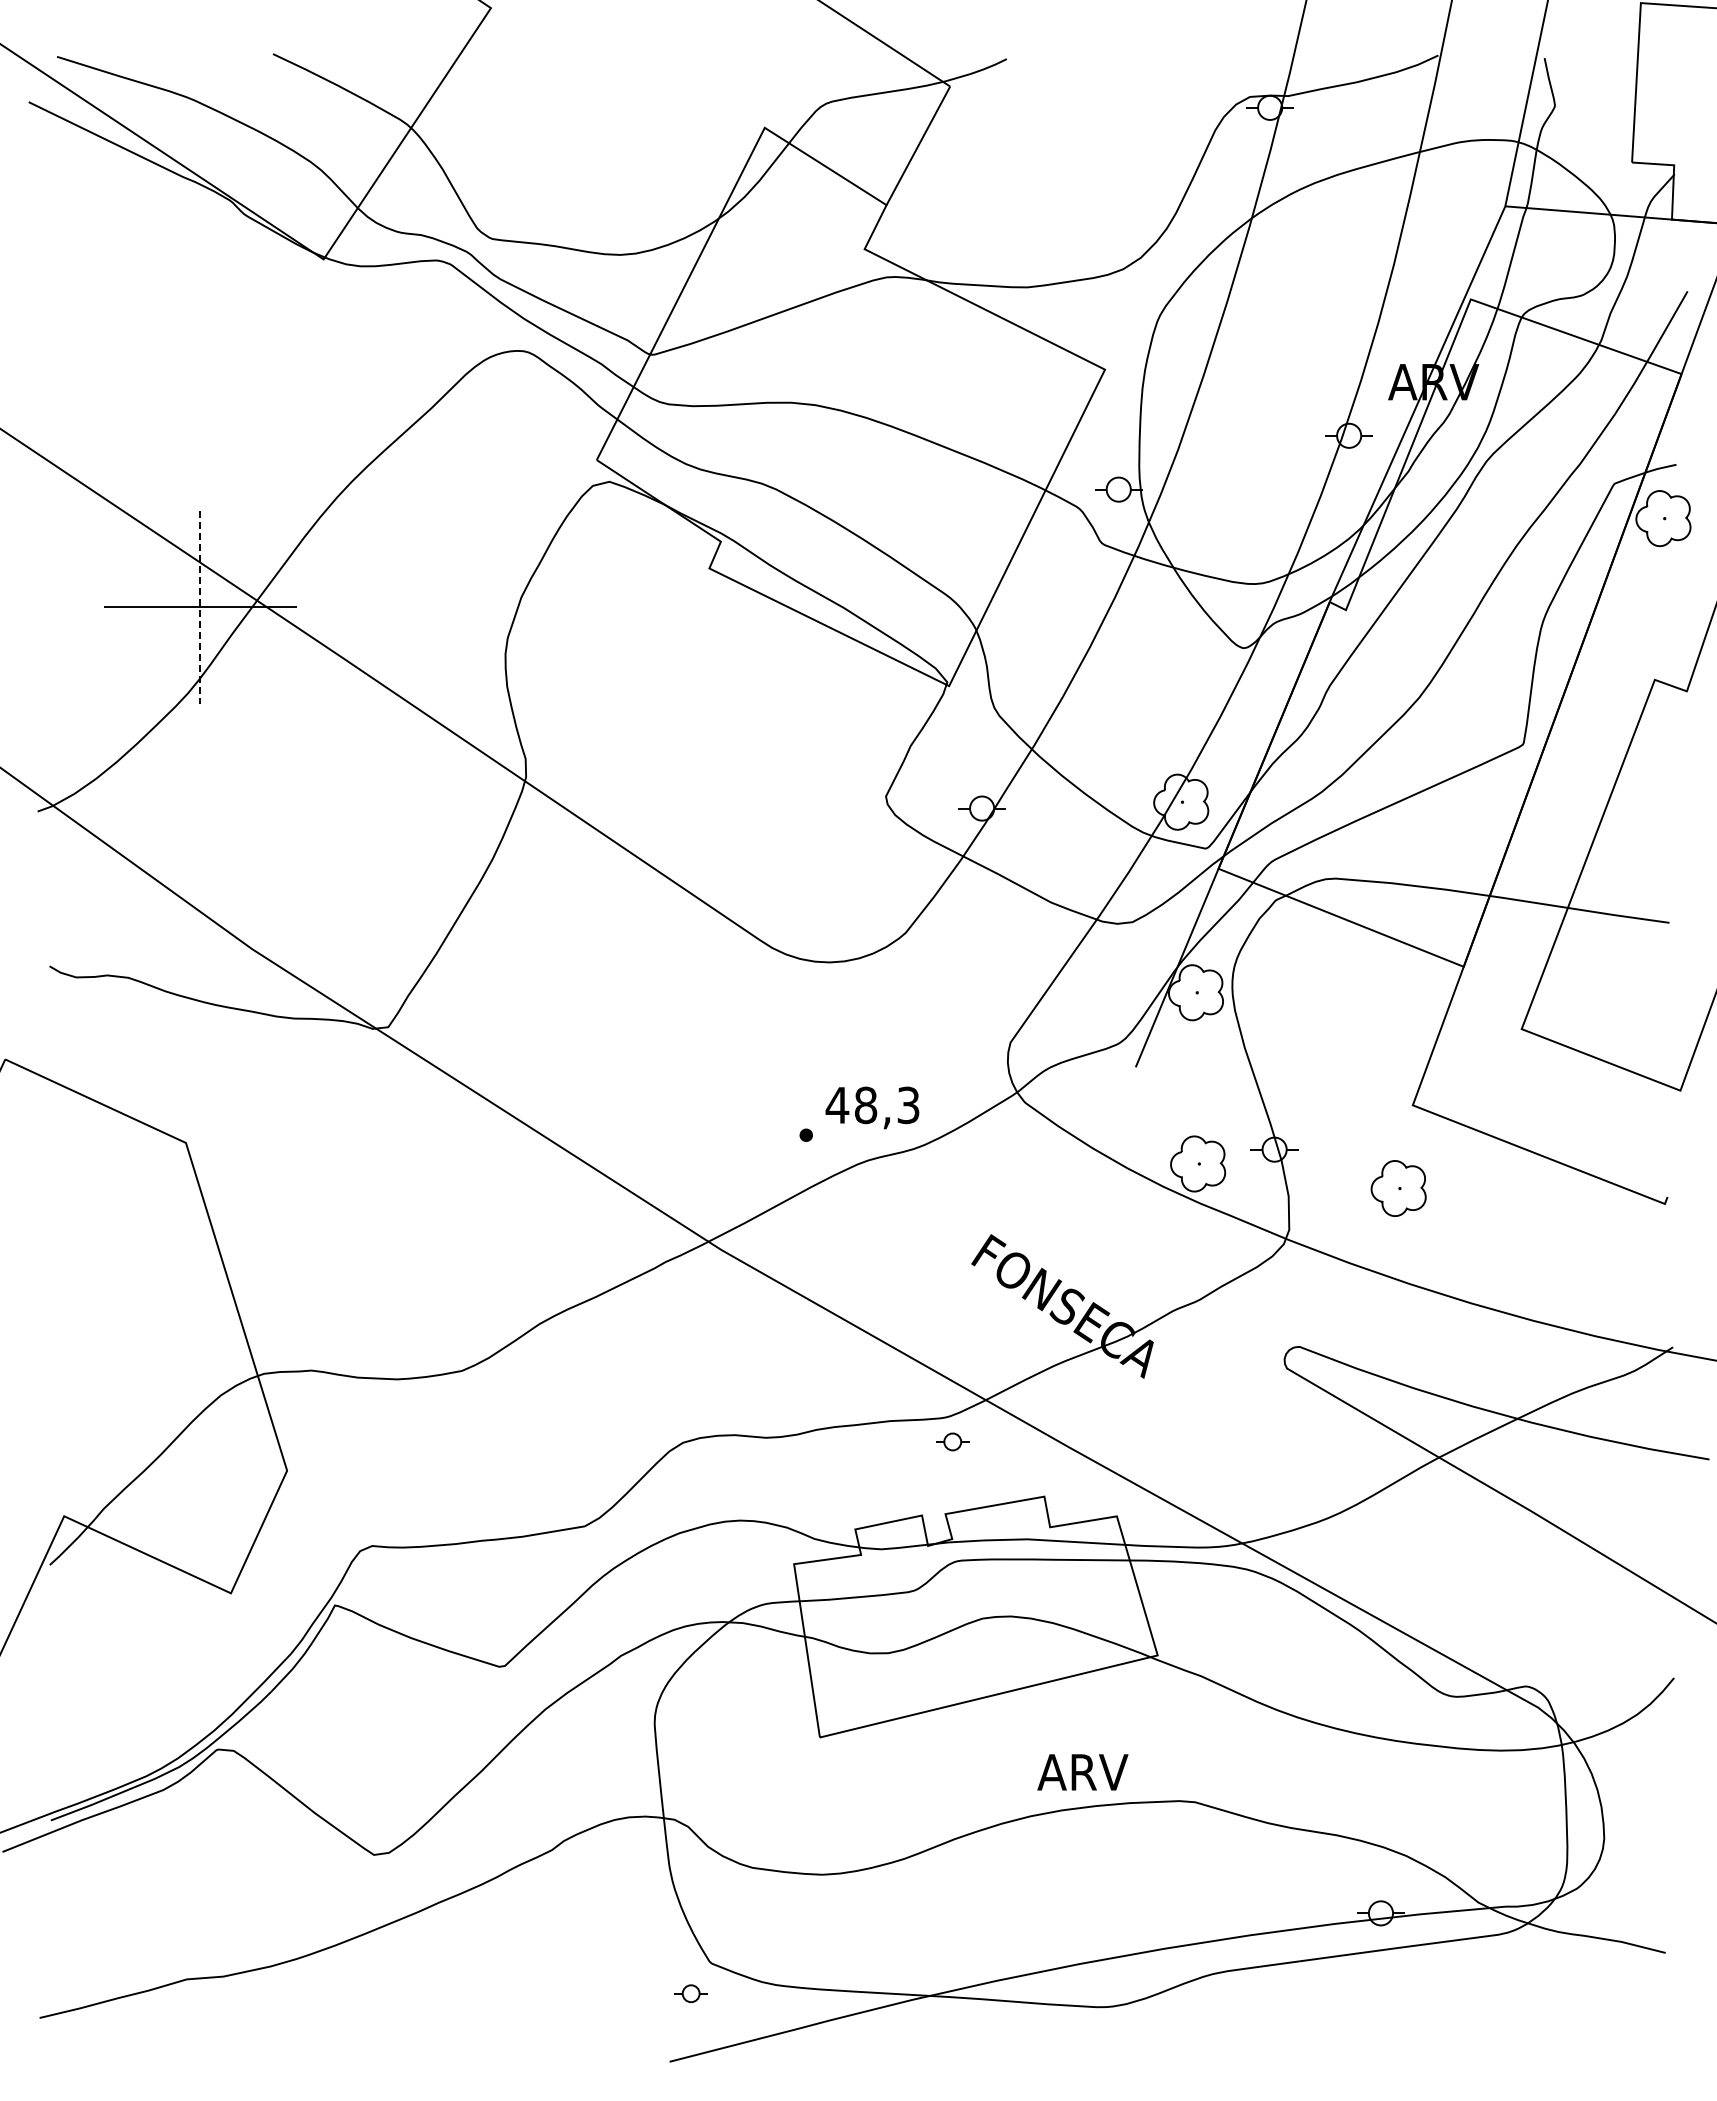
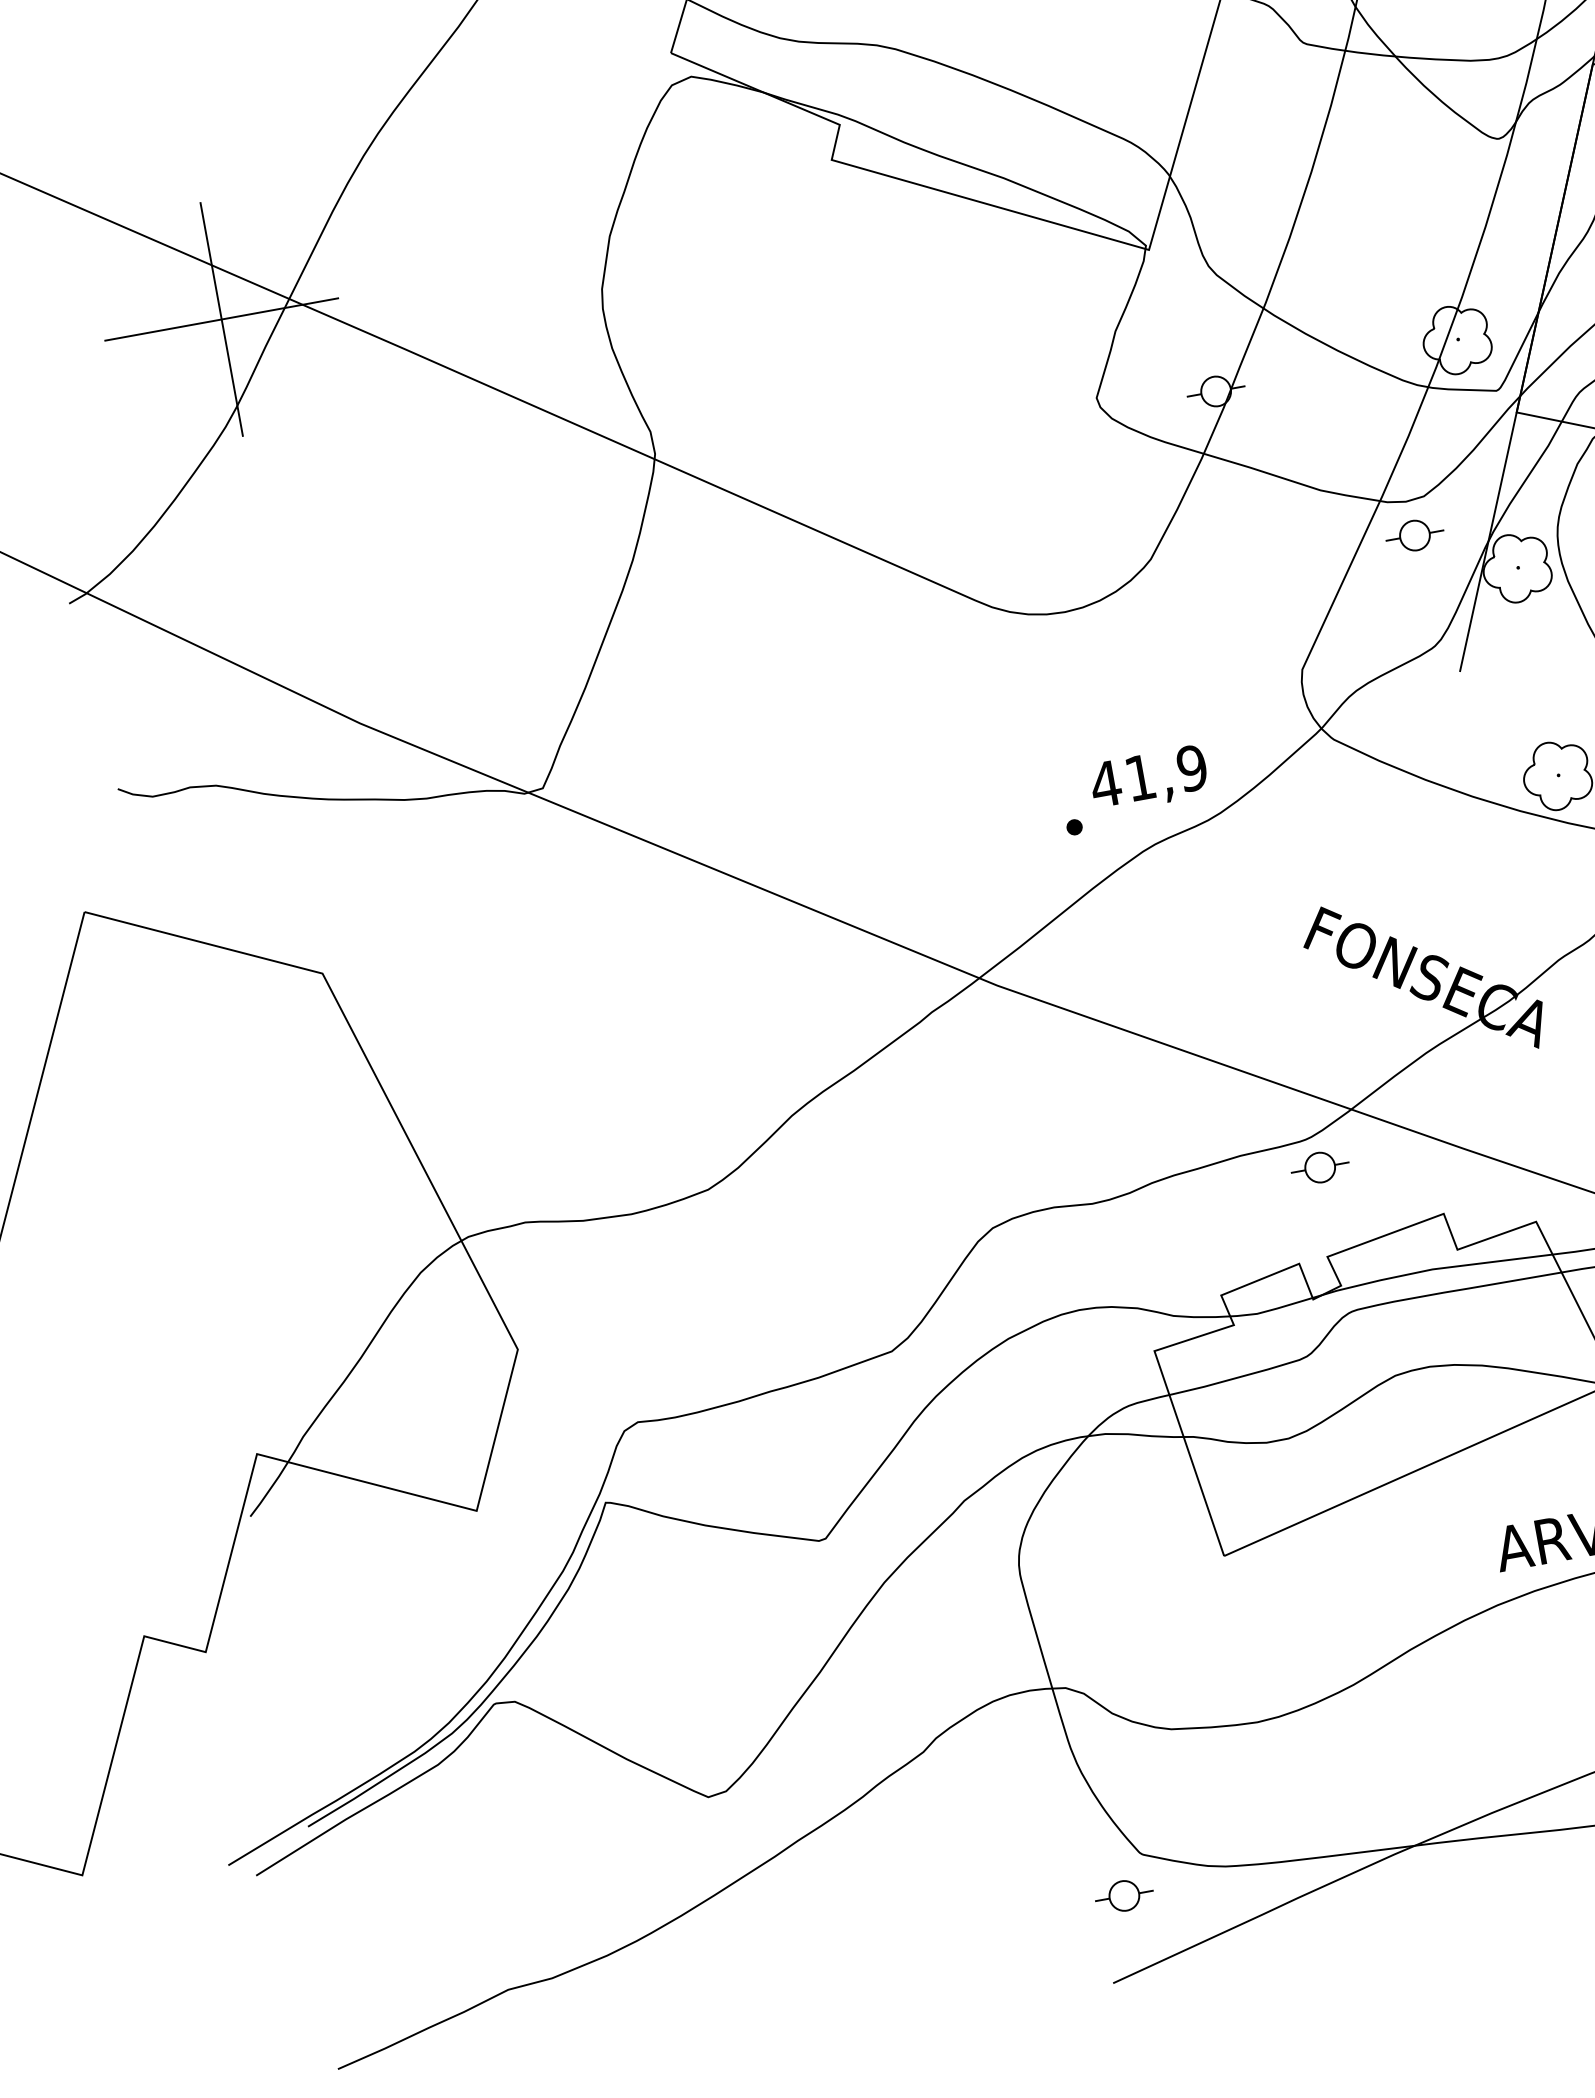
line: (200, 607) -> (221, 319), dashed -> solid
part: (1119, 952) -> (1414, 536), added
text: (886, 1105) -> (1165, 773), 48,3 -> 41,9
part: (952, 1441) -> (1319, 1167), size x1.43
part: (690, 1993) -> (1123, 1895), size x1.43

